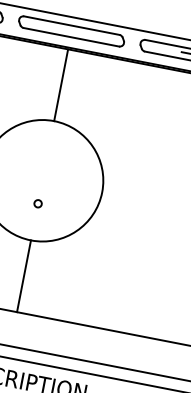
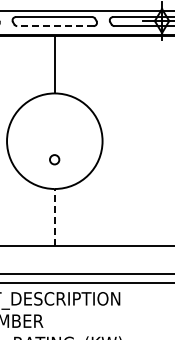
line: (70, 37) -> (54, 26), solid -> dashed
circle: (37, 203) -> (54, 159), size x1.6
line: (23, 275) -> (54, 217), solid -> dashed

